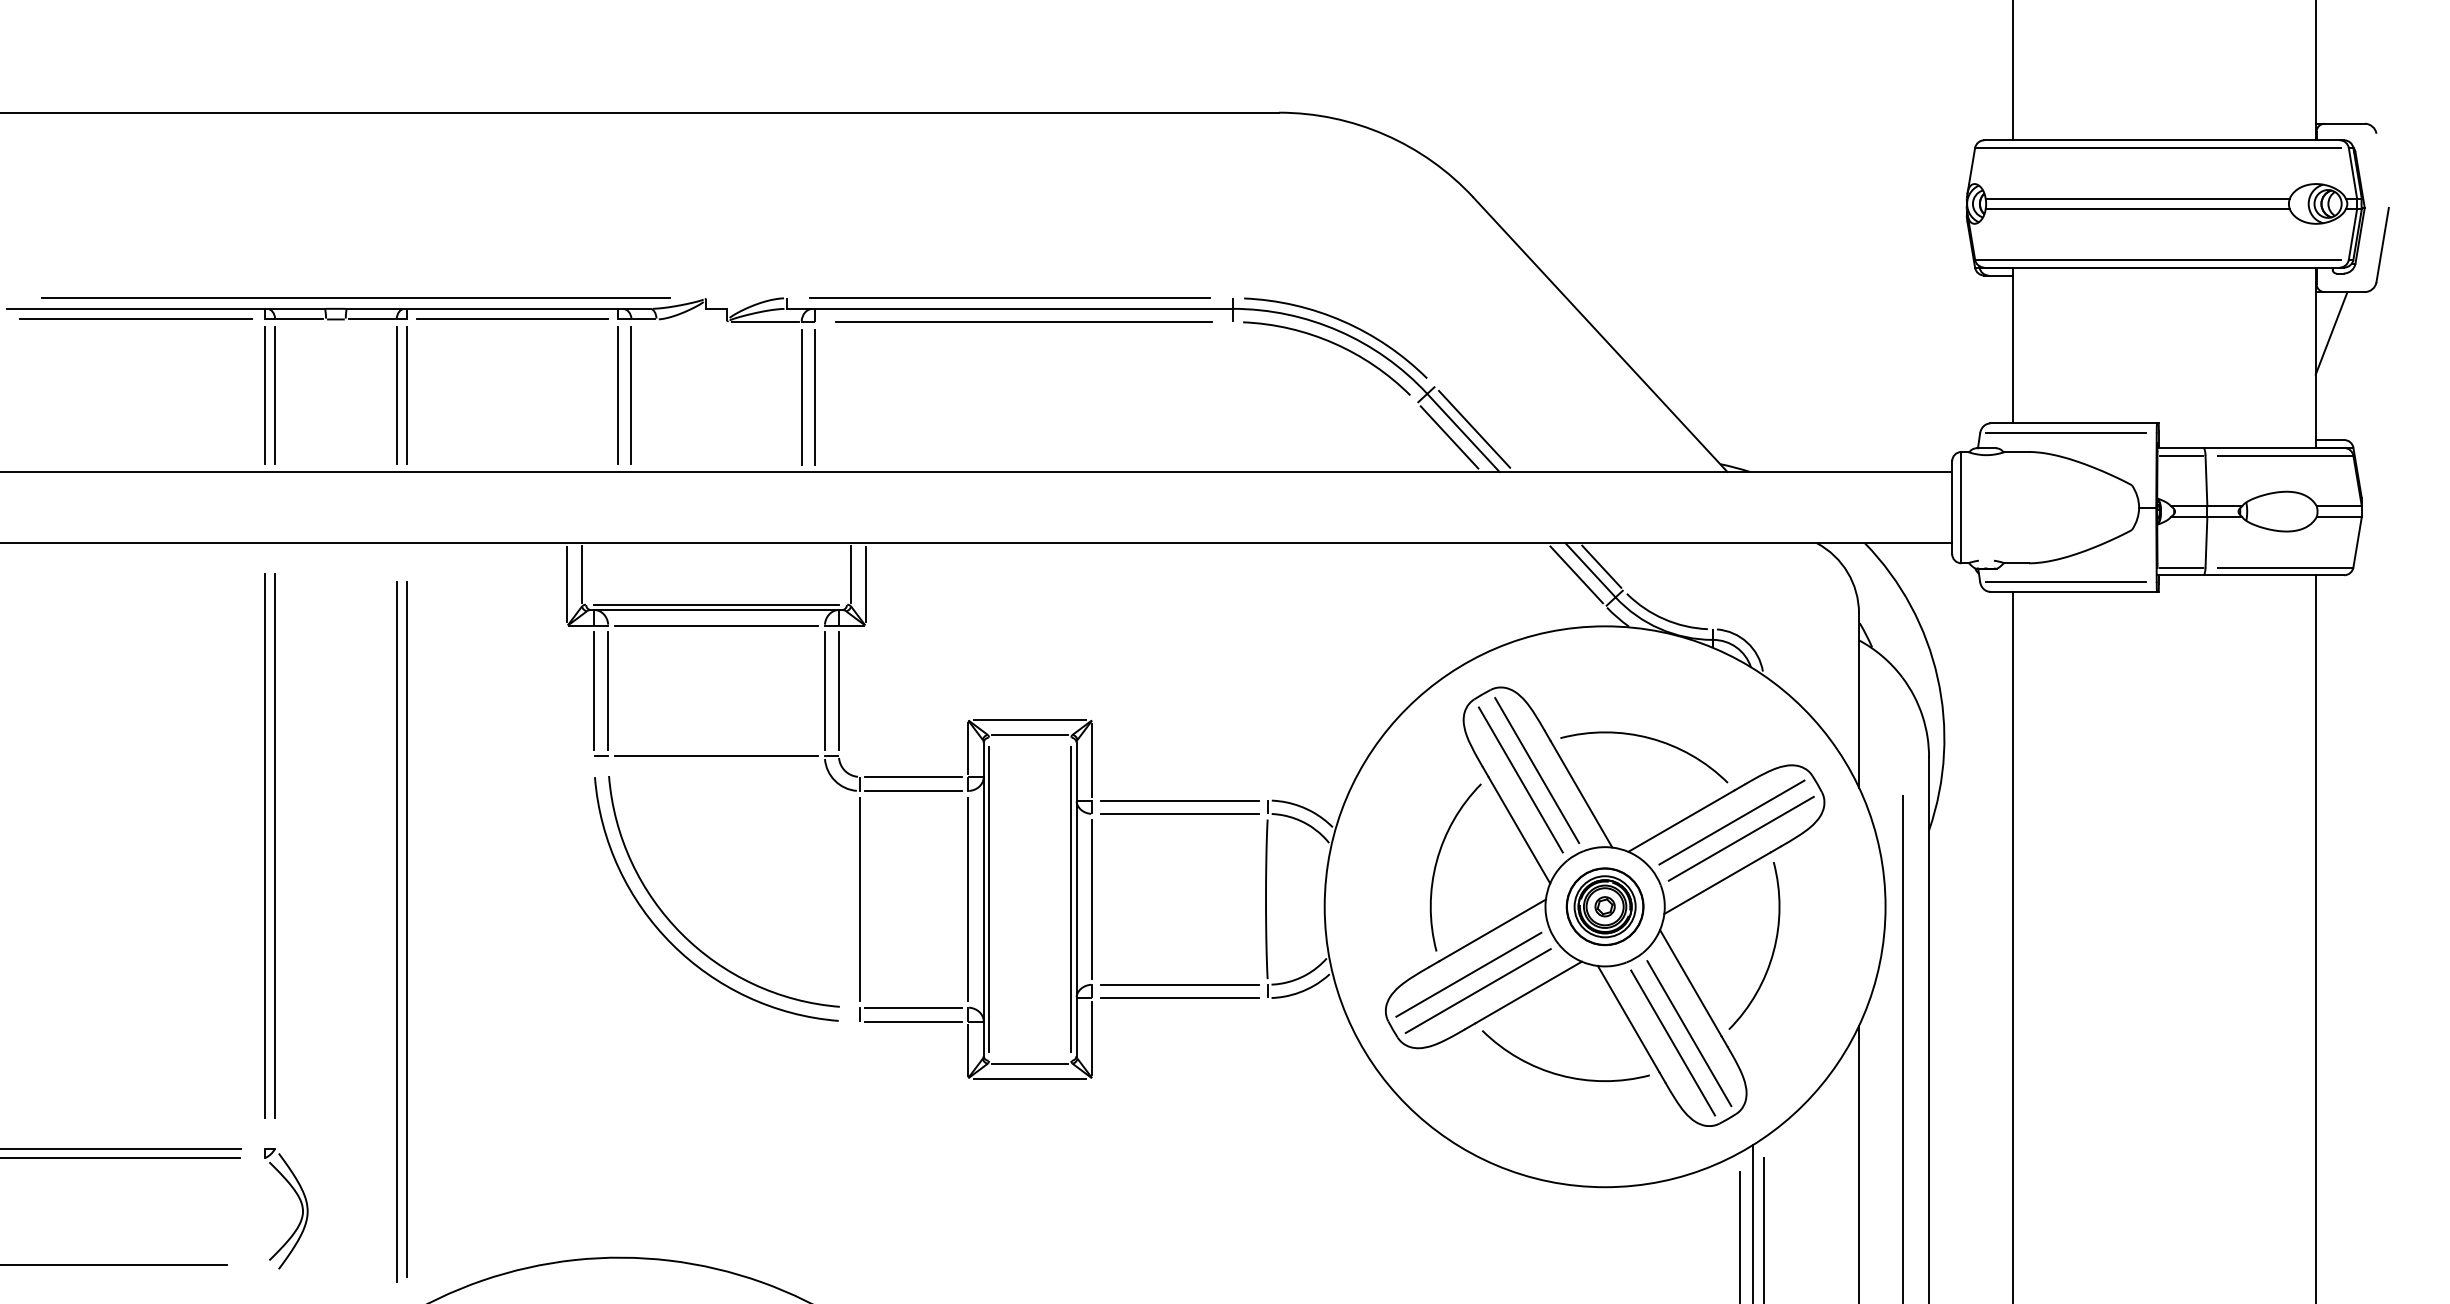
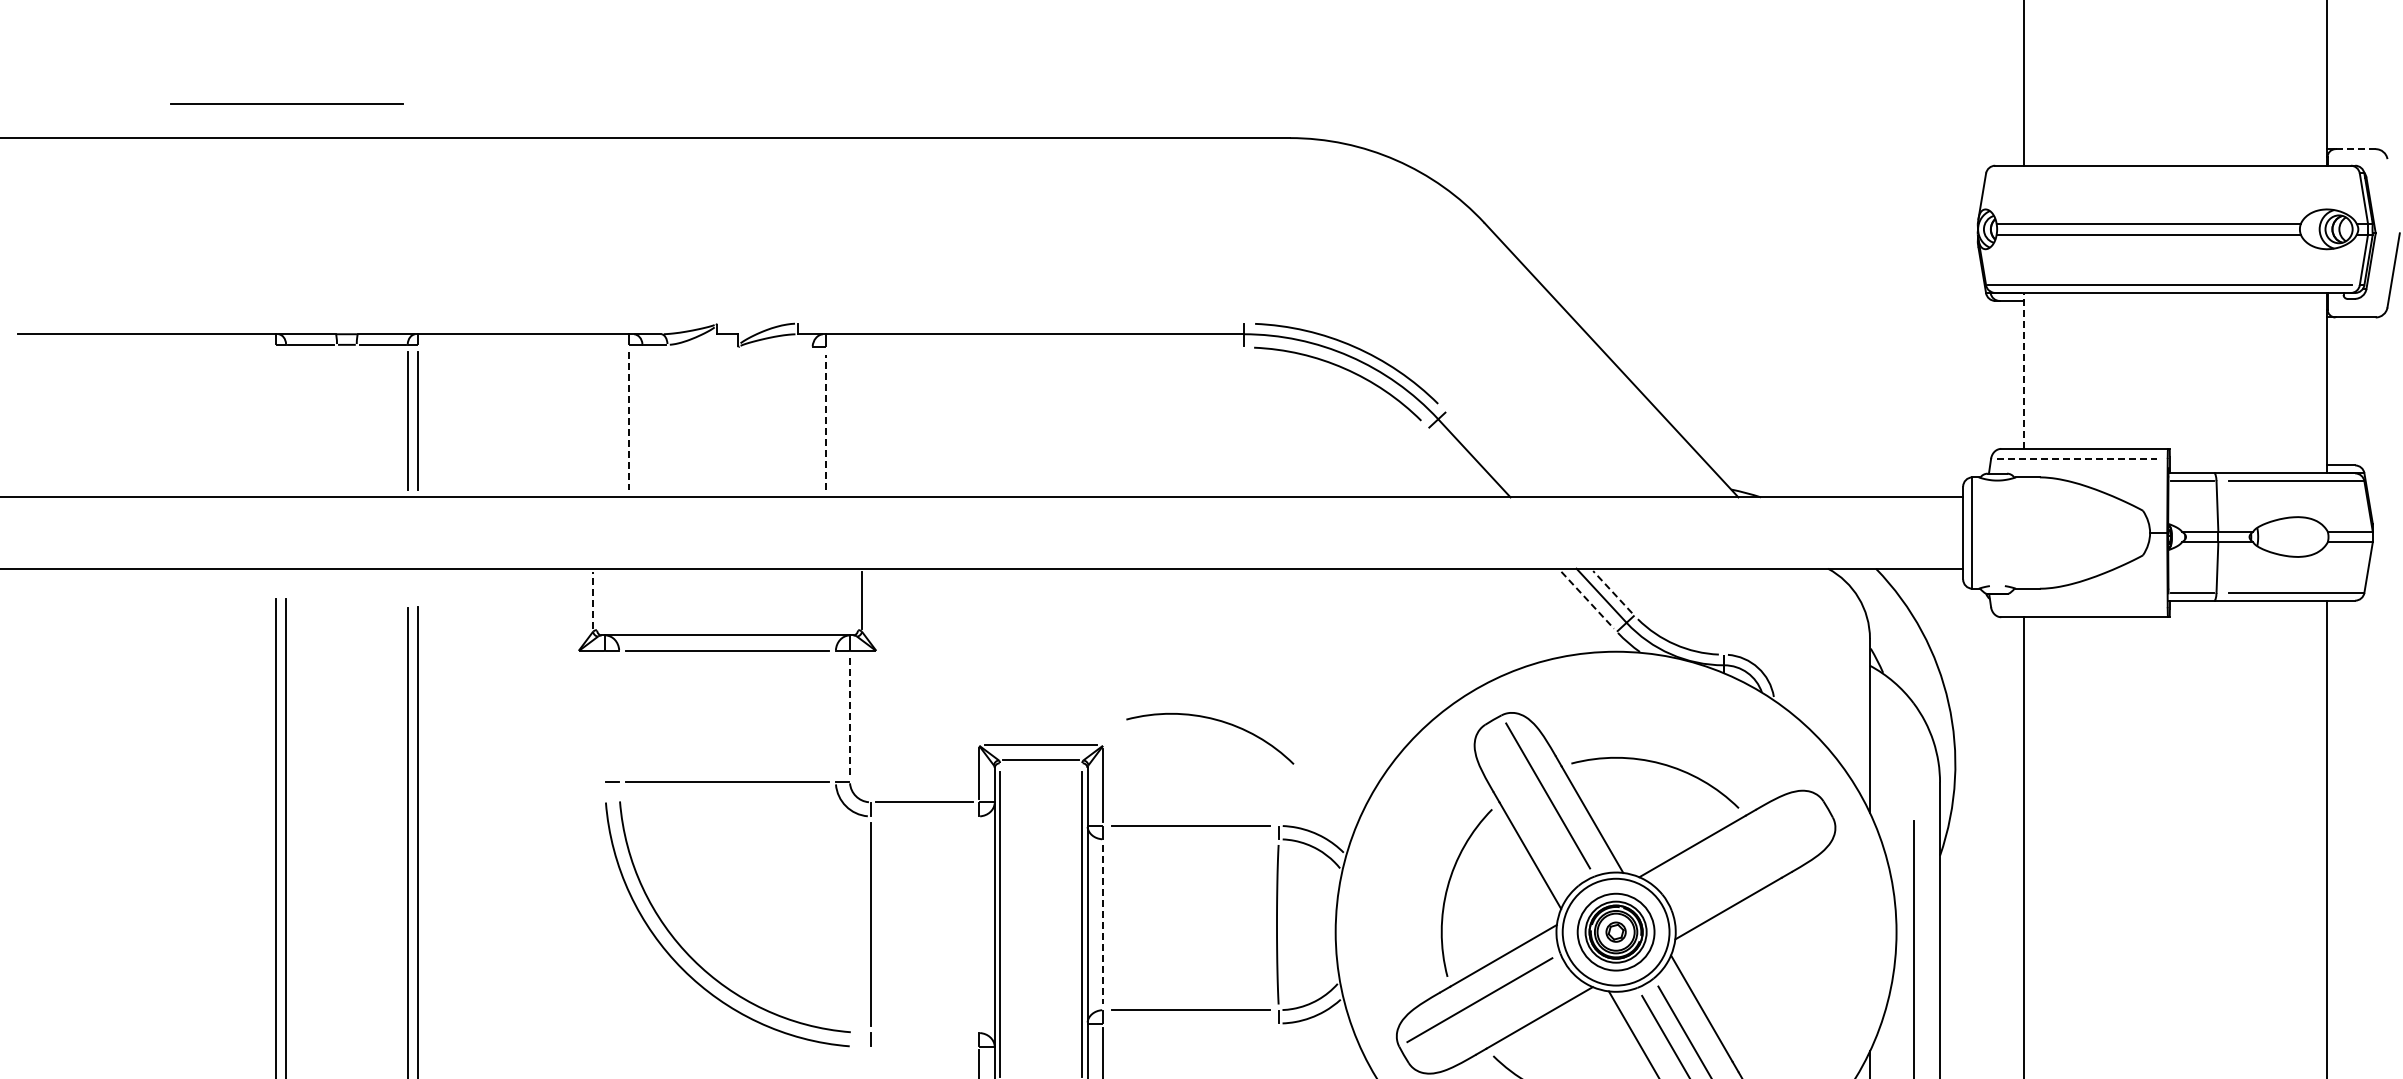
line: (2345, 123) -> (2356, 148), solid -> dashed
line: (2158, 148) -> (2169, 173), removed
line: (355, 297) -> (366, 322), removed
line: (1009, 298) -> (1020, 323), removed
line: (135, 318) -> (286, 102), moved
line: (512, 318) -> (523, 343), removed
line: (1023, 321) -> (1034, 346), removed
line: (765, 322) -> (776, 347), removed
line: (2331, 333) -> (2342, 358), removed
line: (2012, 345) -> (2023, 370), solid -> dashed
line: (265, 395) -> (276, 420), removed
line: (275, 395) -> (286, 420), removed
line: (618, 395) -> (629, 420), solid -> dashed
line: (631, 395) -> (642, 420), removed
line: (801, 396) -> (812, 421), removed
line: (815, 396) -> (826, 421), solid -> dashed
line: (1474, 428) -> (1485, 453), removed
line: (2066, 433) -> (2077, 458), solid -> dashed
line: (1449, 437) -> (1460, 462), removed
line: (1601, 566) -> (1612, 591), solid -> dashed
line: (582, 574) -> (593, 599), solid -> dashed
line: (1576, 574) -> (1587, 599), solid -> dashed
line: (2065, 581) -> (2076, 606), removed
line: (567, 584) -> (578, 609), removed
line: (865, 584) -> (876, 609), removed
line: (716, 604) -> (727, 629), removed
line: (594, 690) -> (605, 715), removed
line: (608, 690) -> (619, 715), removed
line: (824, 690) -> (835, 715), removed
line: (839, 691) -> (850, 716), solid -> dashed
arc: (1204, 695) -> (1215, 720), added
line: (1520, 779) -> (1531, 804), removed
line: (913, 791) -> (924, 816), removed
line: (1179, 813) -> (1190, 838), removed
line: (1731, 822) -> (1742, 847), removed
line: (1740, 838) -> (1751, 863), removed
line: (967, 898) -> (978, 923), removed
line: (1092, 899) -> (1103, 924), solid -> dashed
circle: (1605, 906) -> (1616, 931), size x1.4
arc: (1772, 951) -> (1783, 976), removed
line: (1477, 990) -> (1488, 1015), removed
line: (1180, 998) -> (1191, 1023), removed
line: (913, 1007) -> (924, 1032), removed
line: (913, 1021) -> (924, 1046), removed

